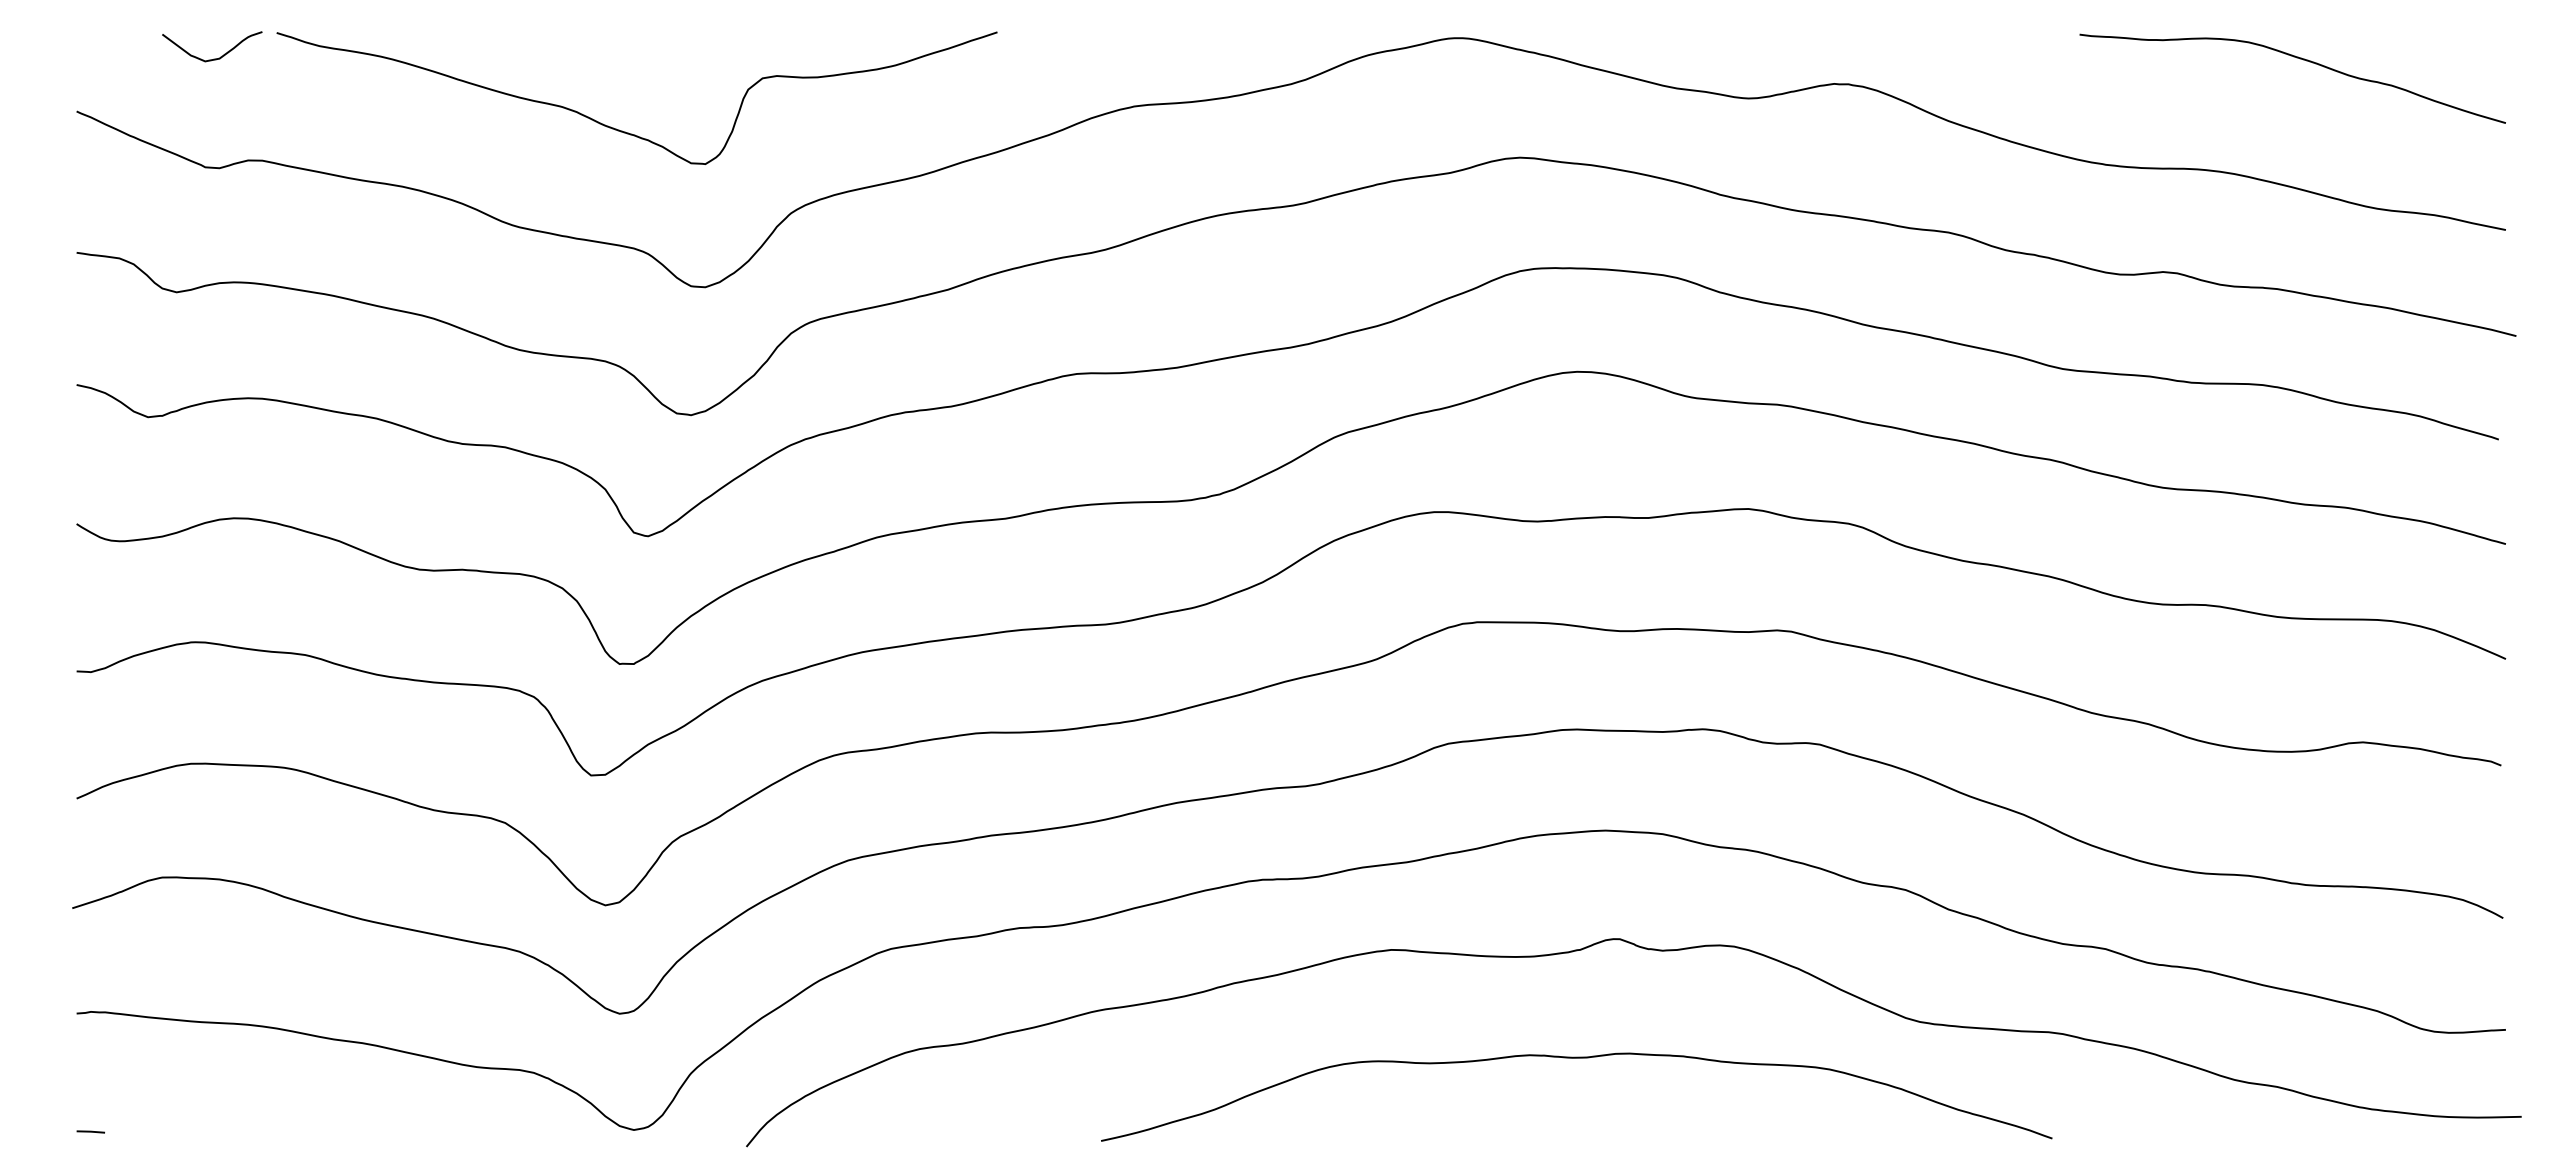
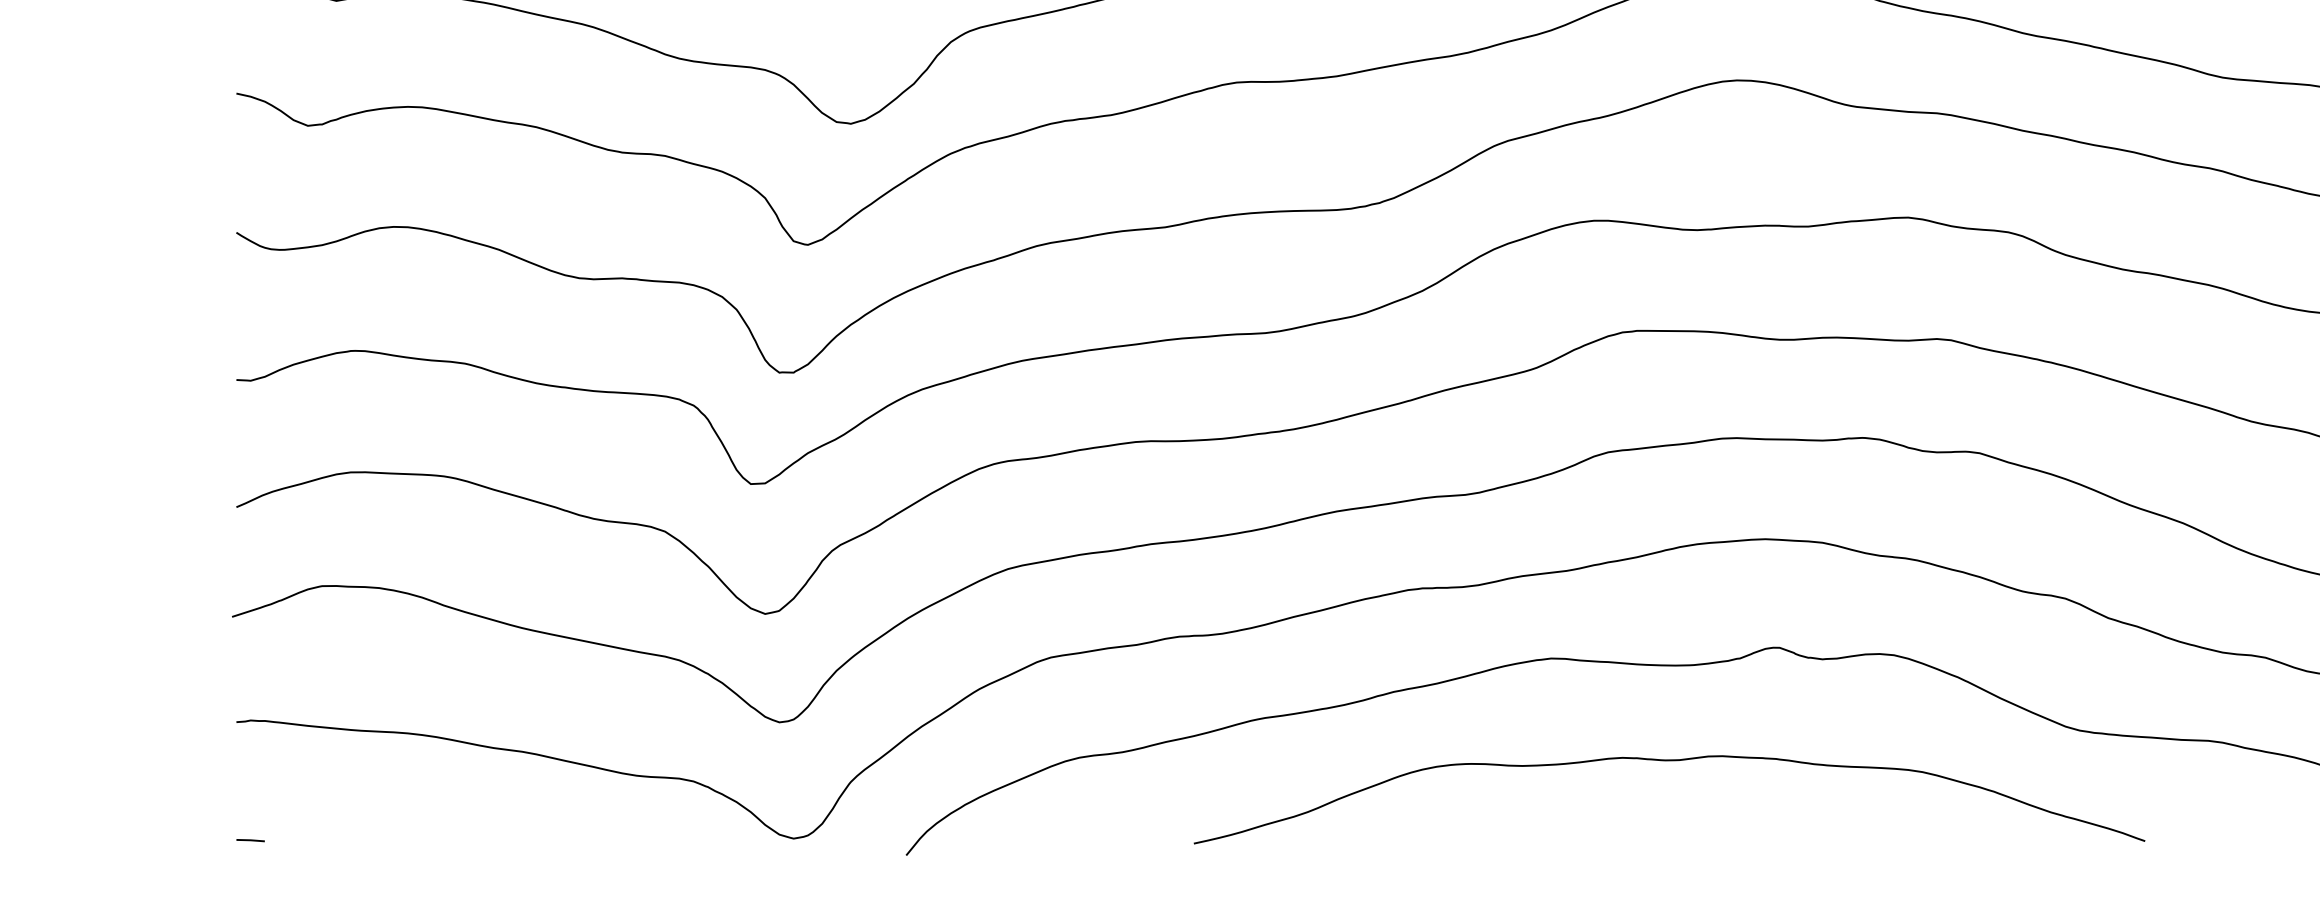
curve: (1576, 1058) -> (1669, 761), moved

